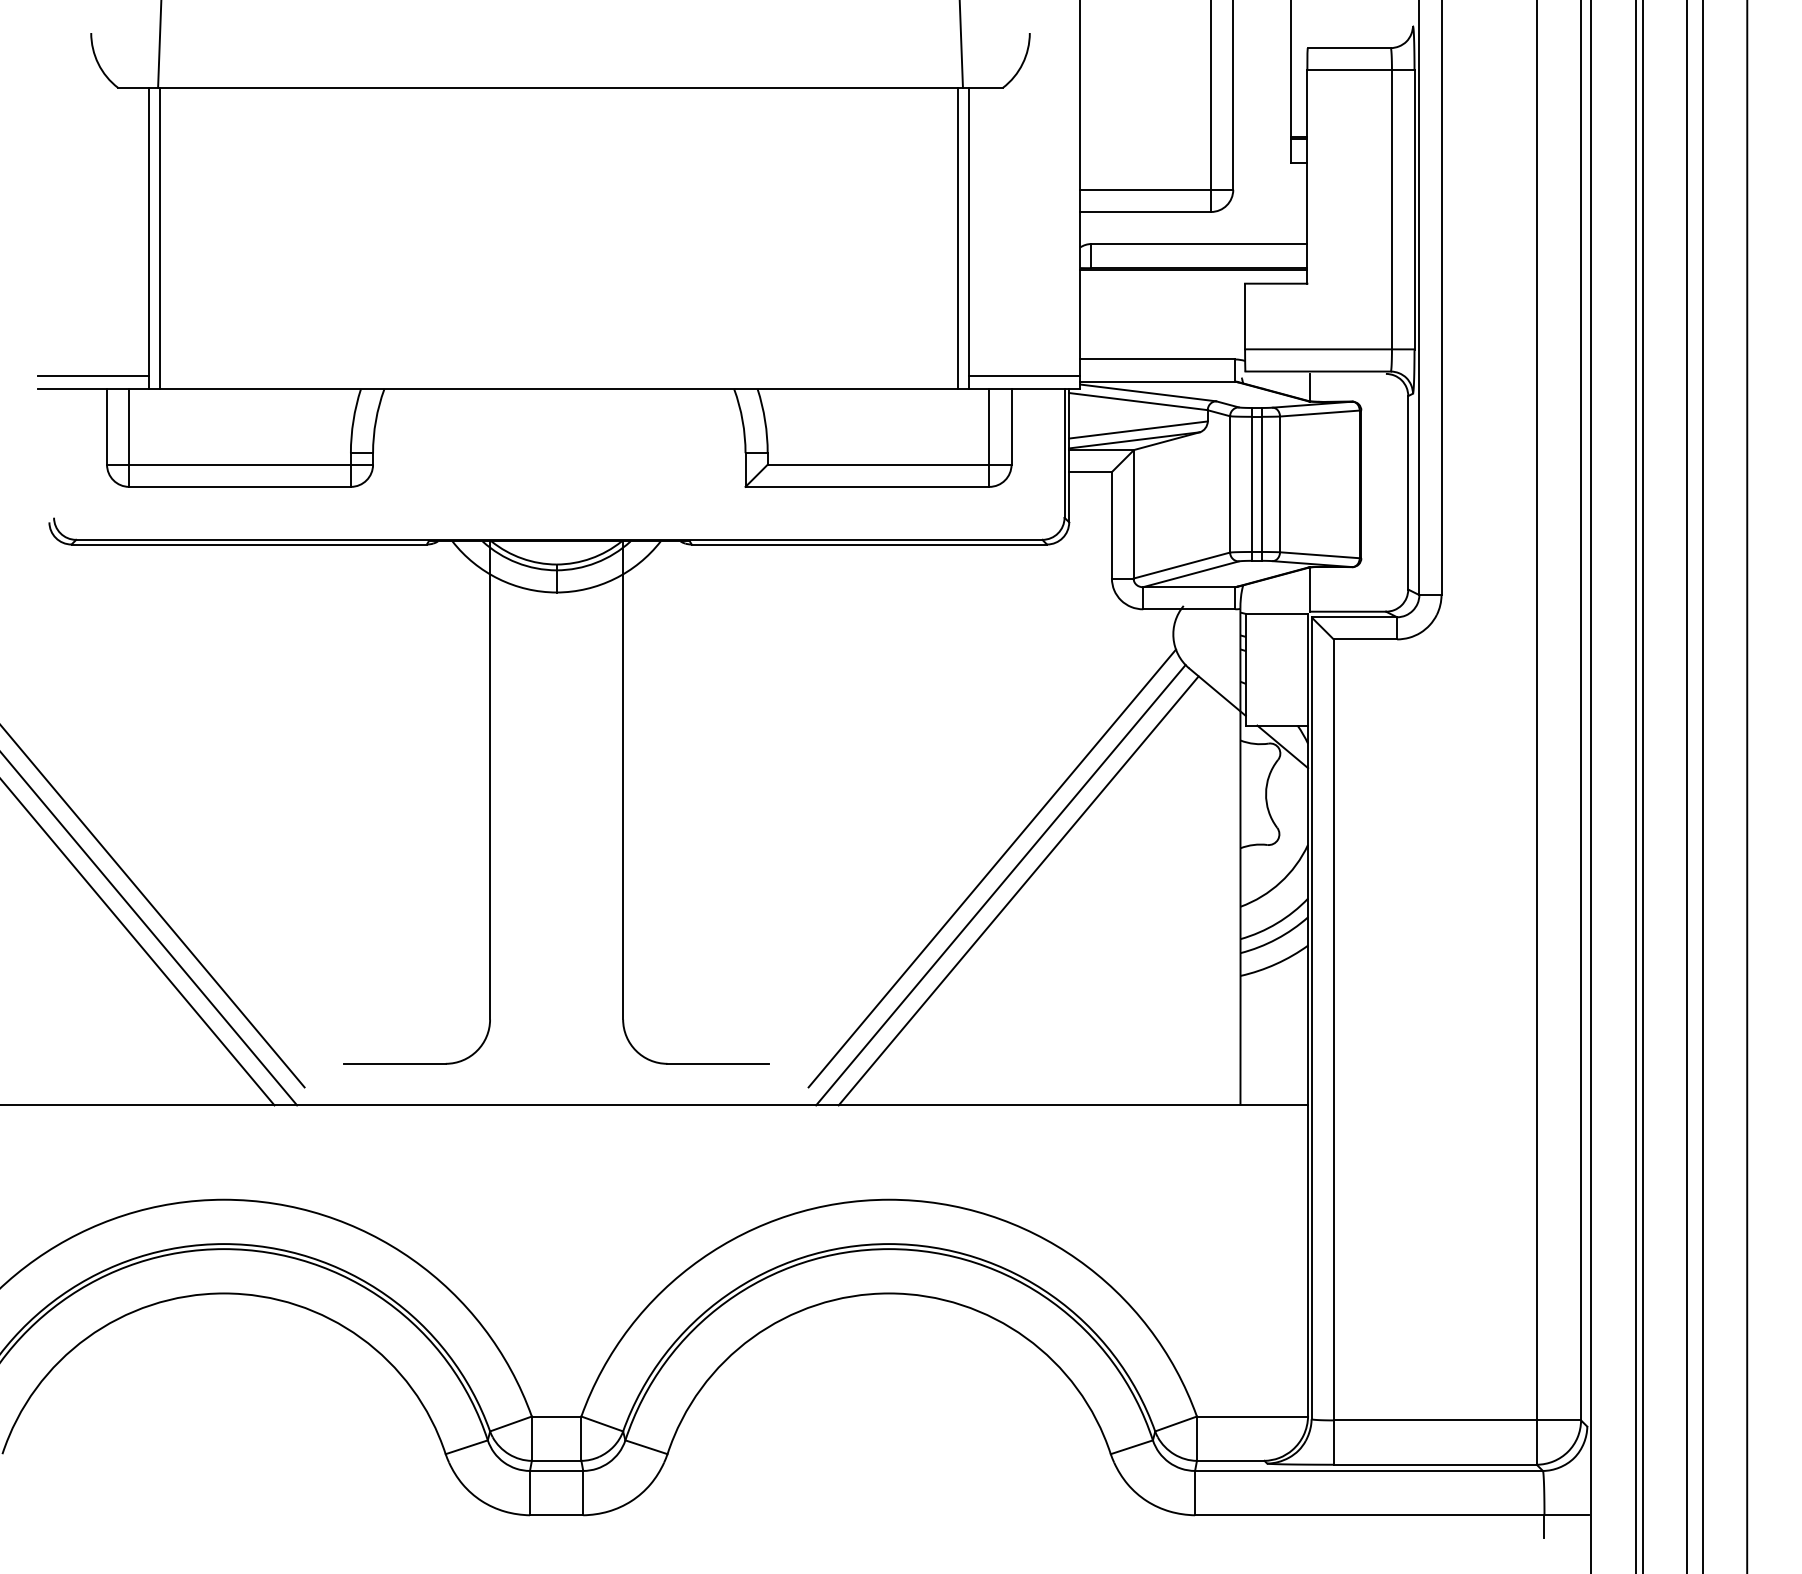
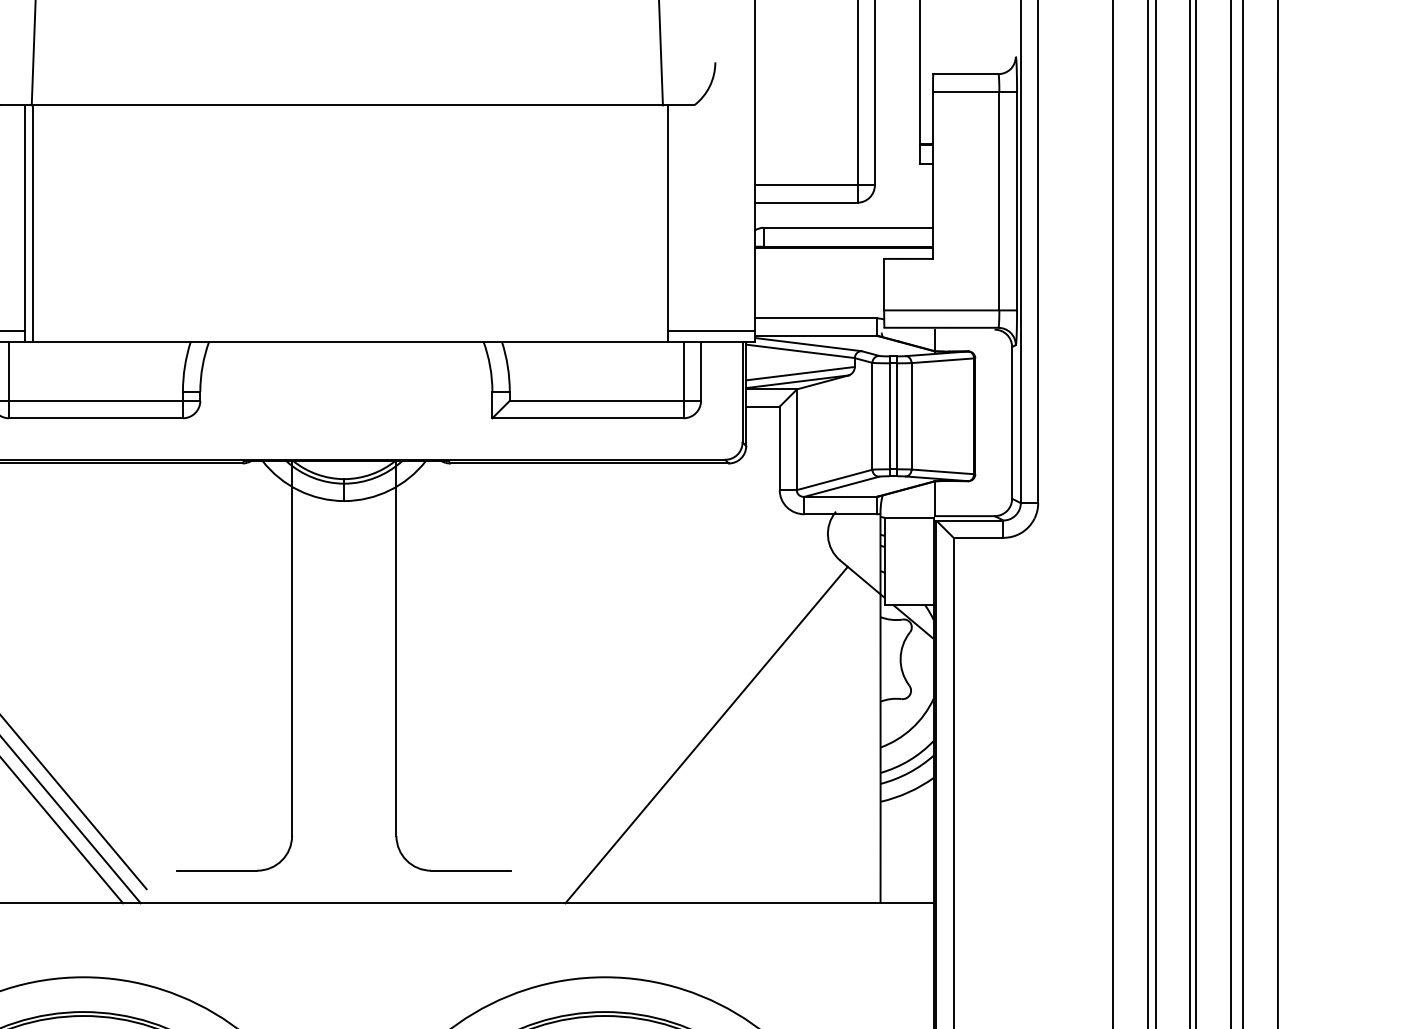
line: (958, 238) -> (659, 223), removed
line: (992, 868) -> (686, 717), removed
line: (1000, 885) -> (692, 730), removed

